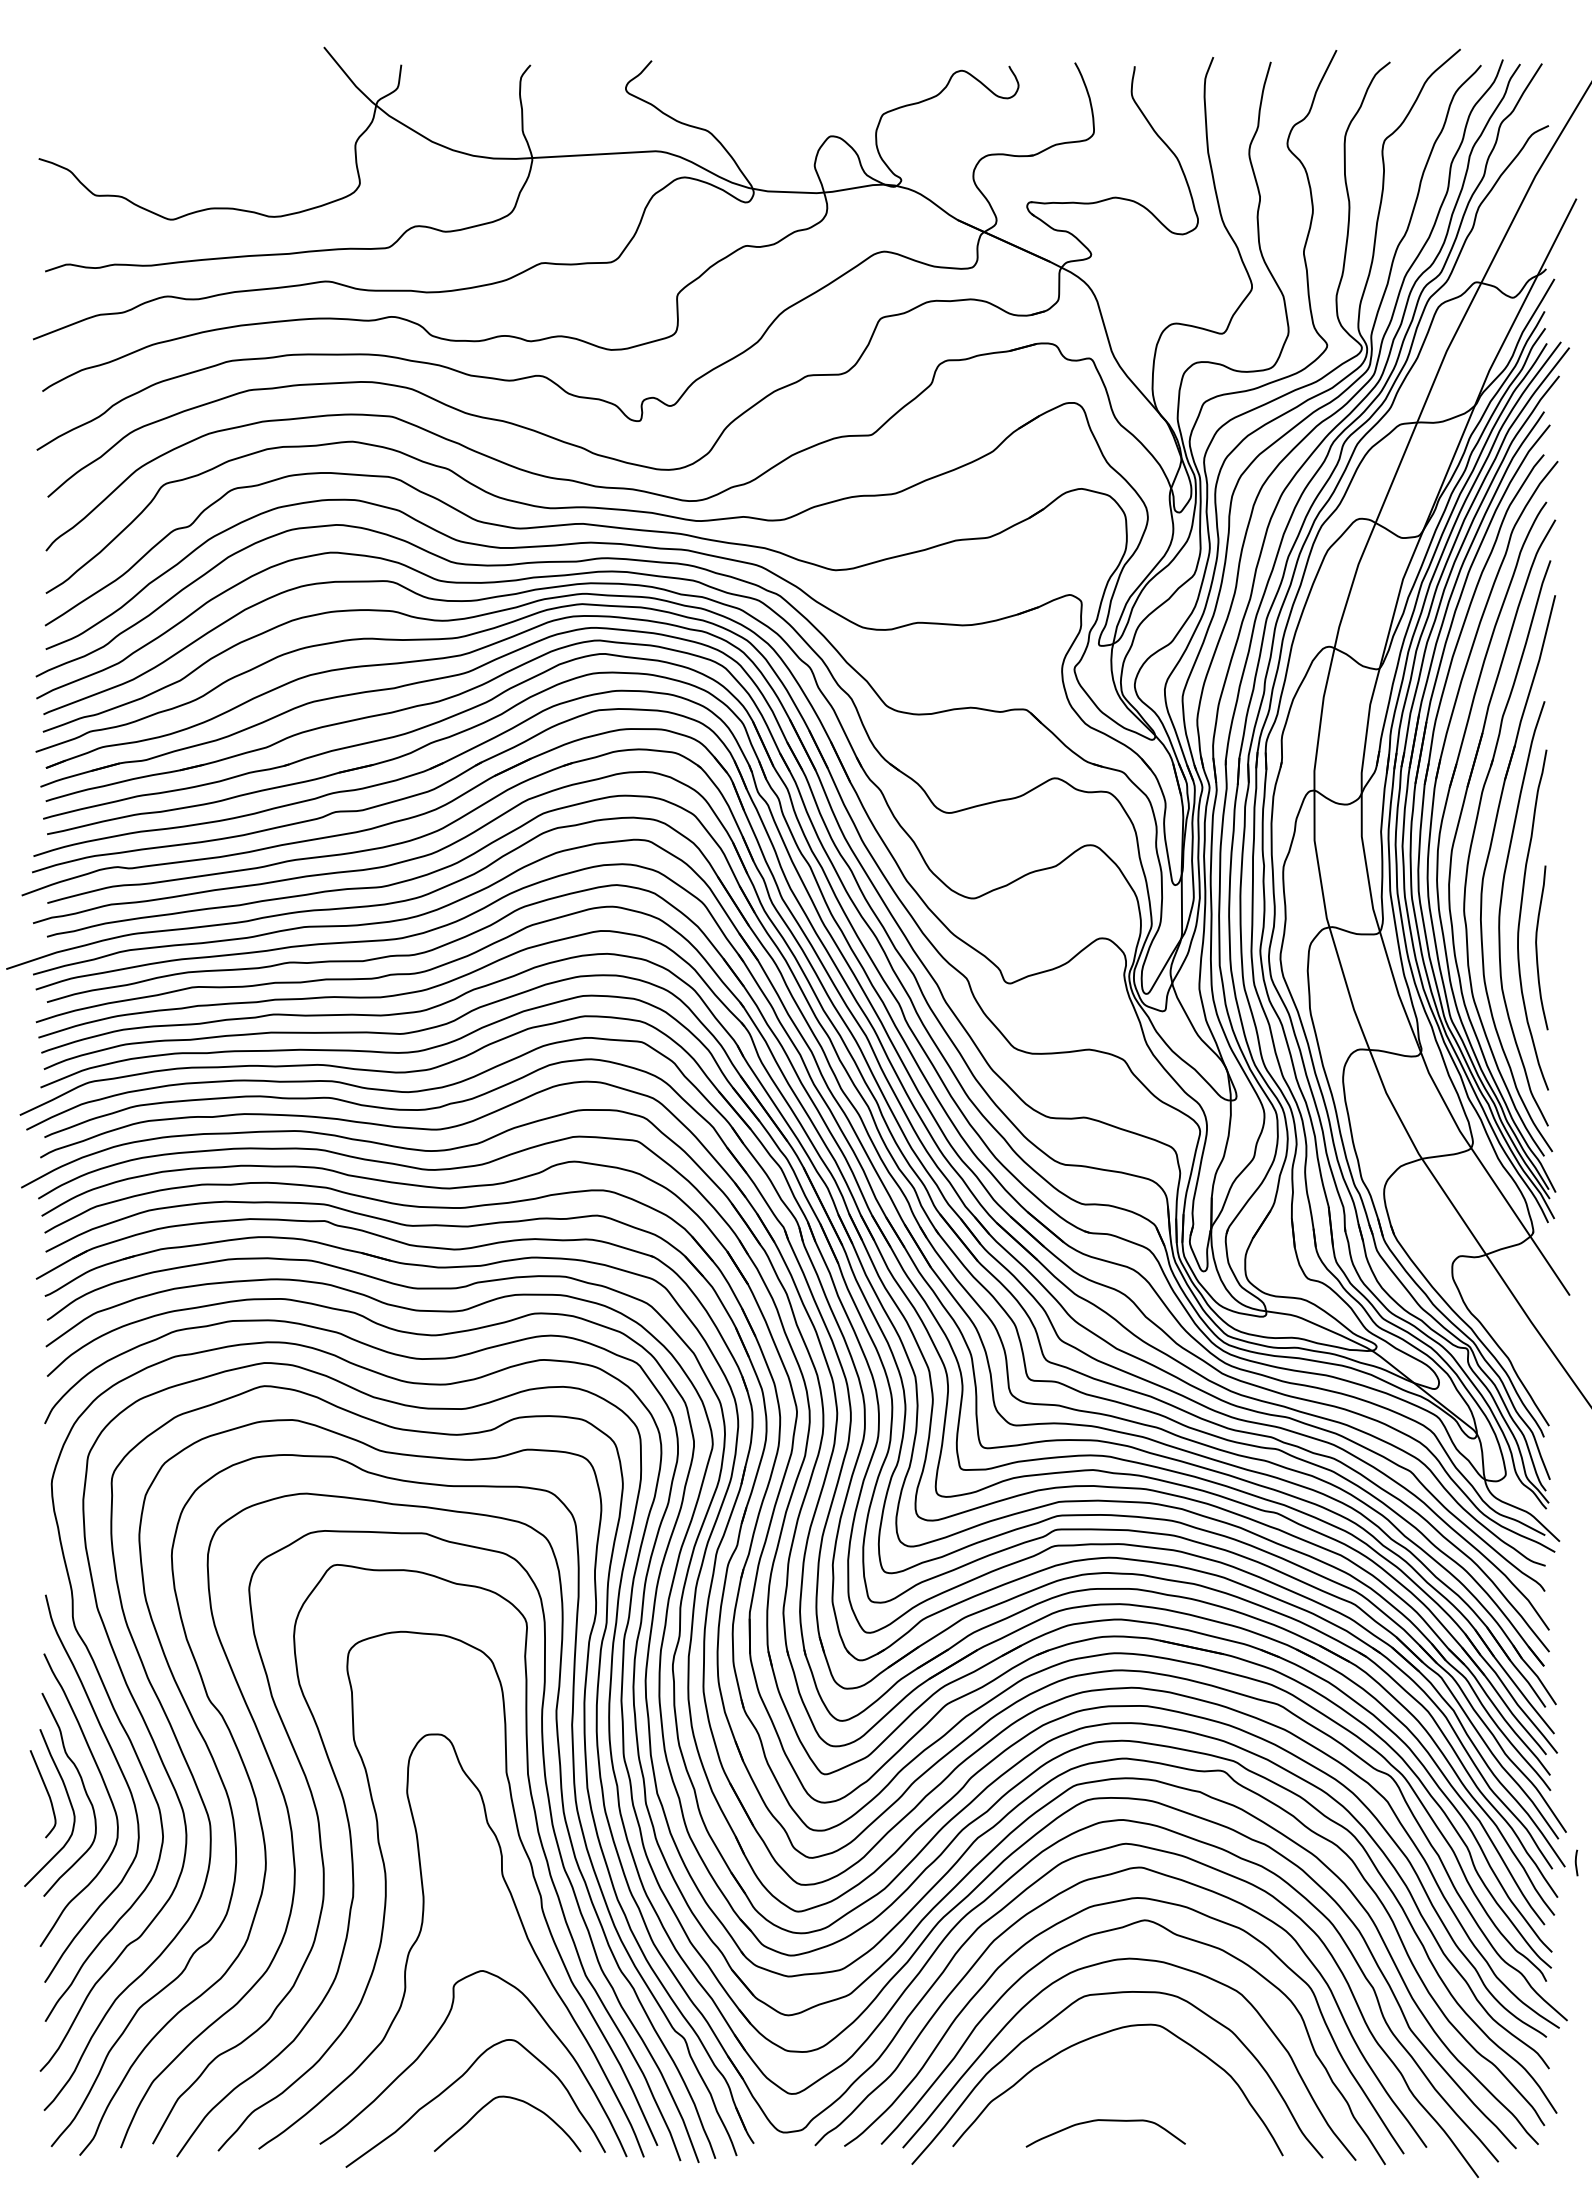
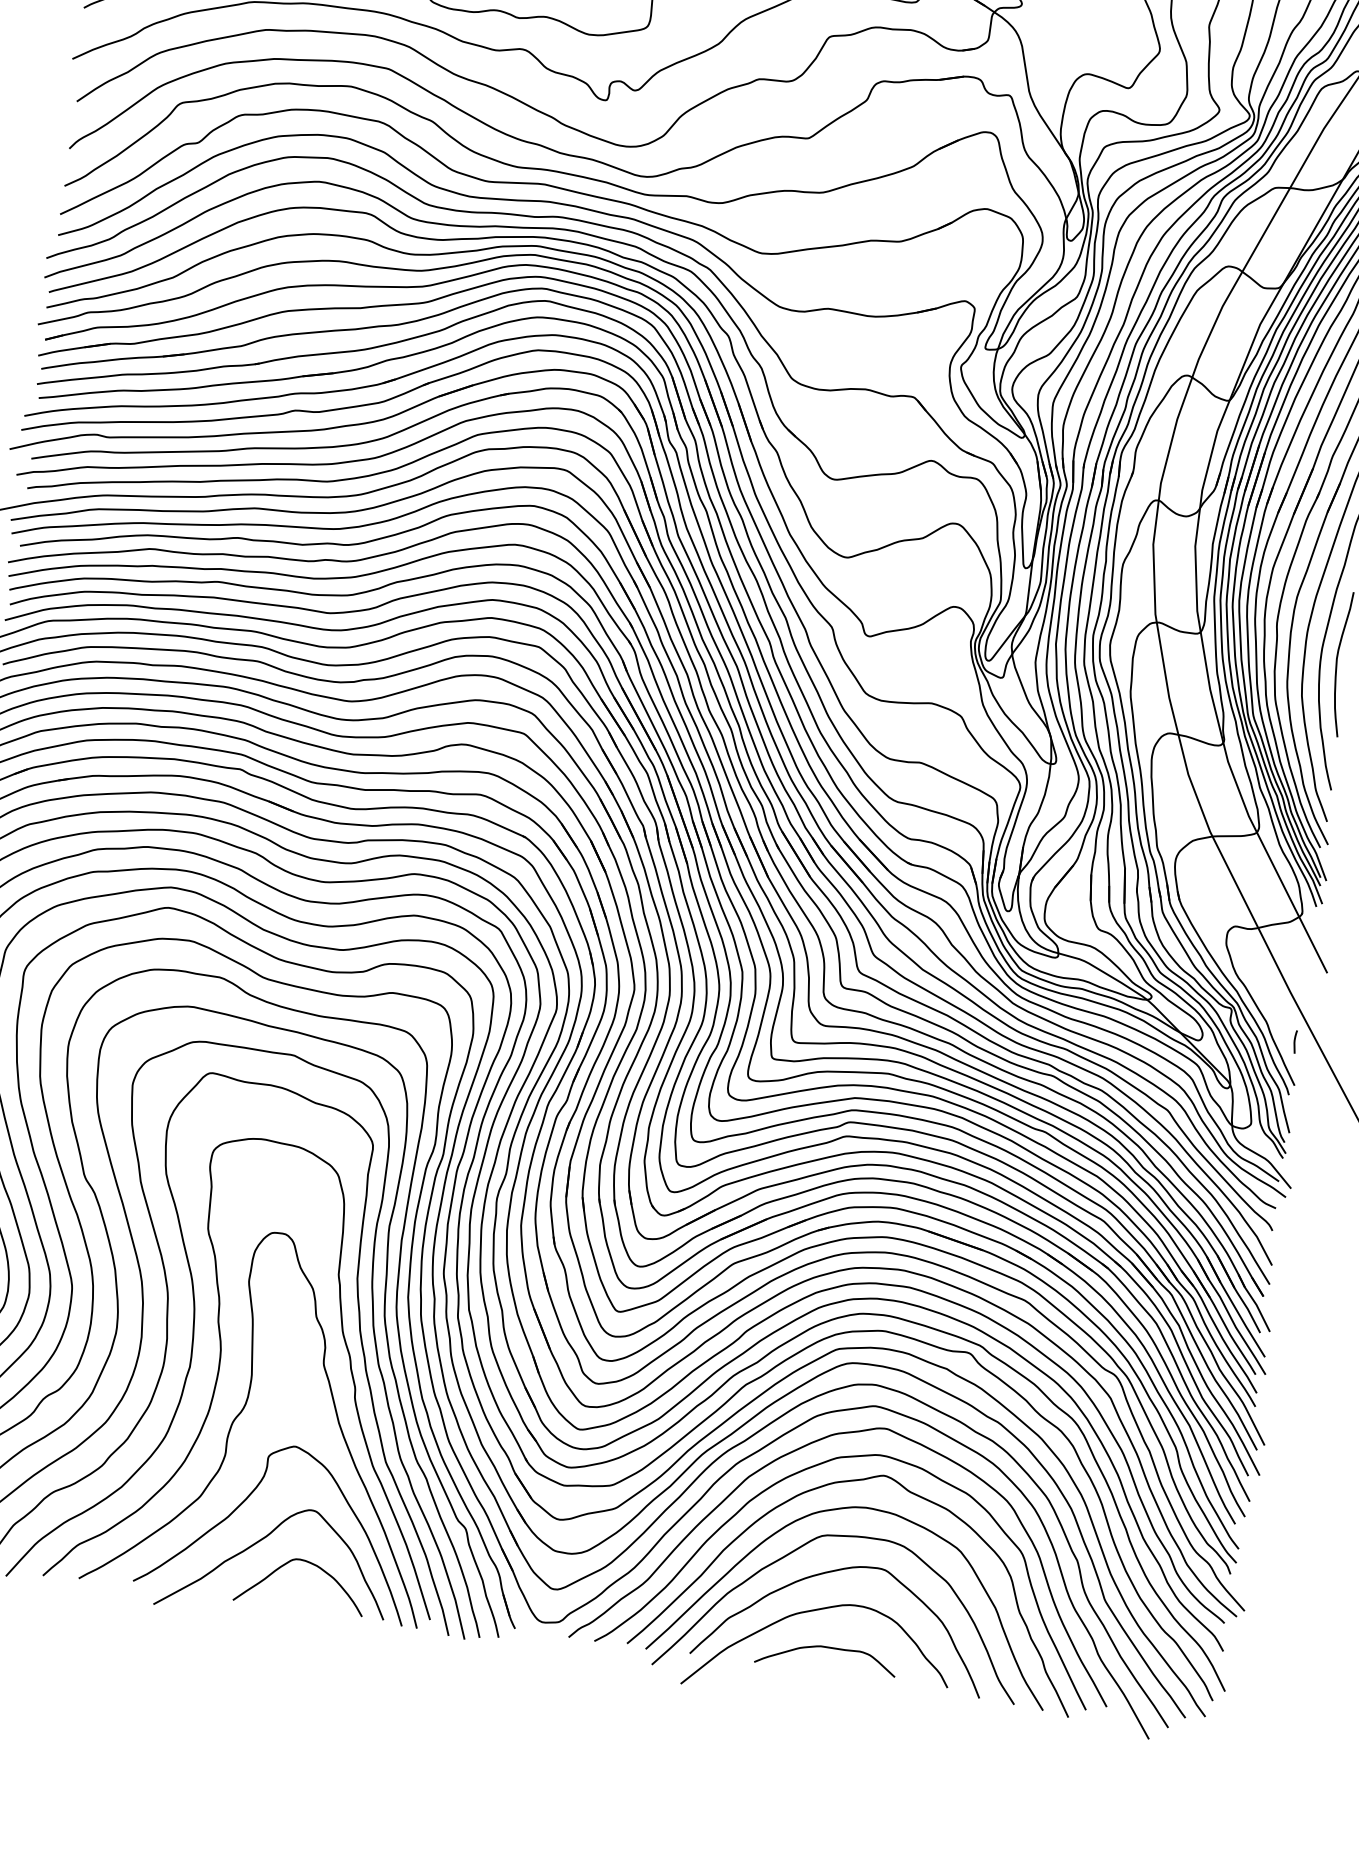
curve: (1576, 1862) -> (1295, 1041), moved
curve: (1083, 2082) -> (811, 1611), added

